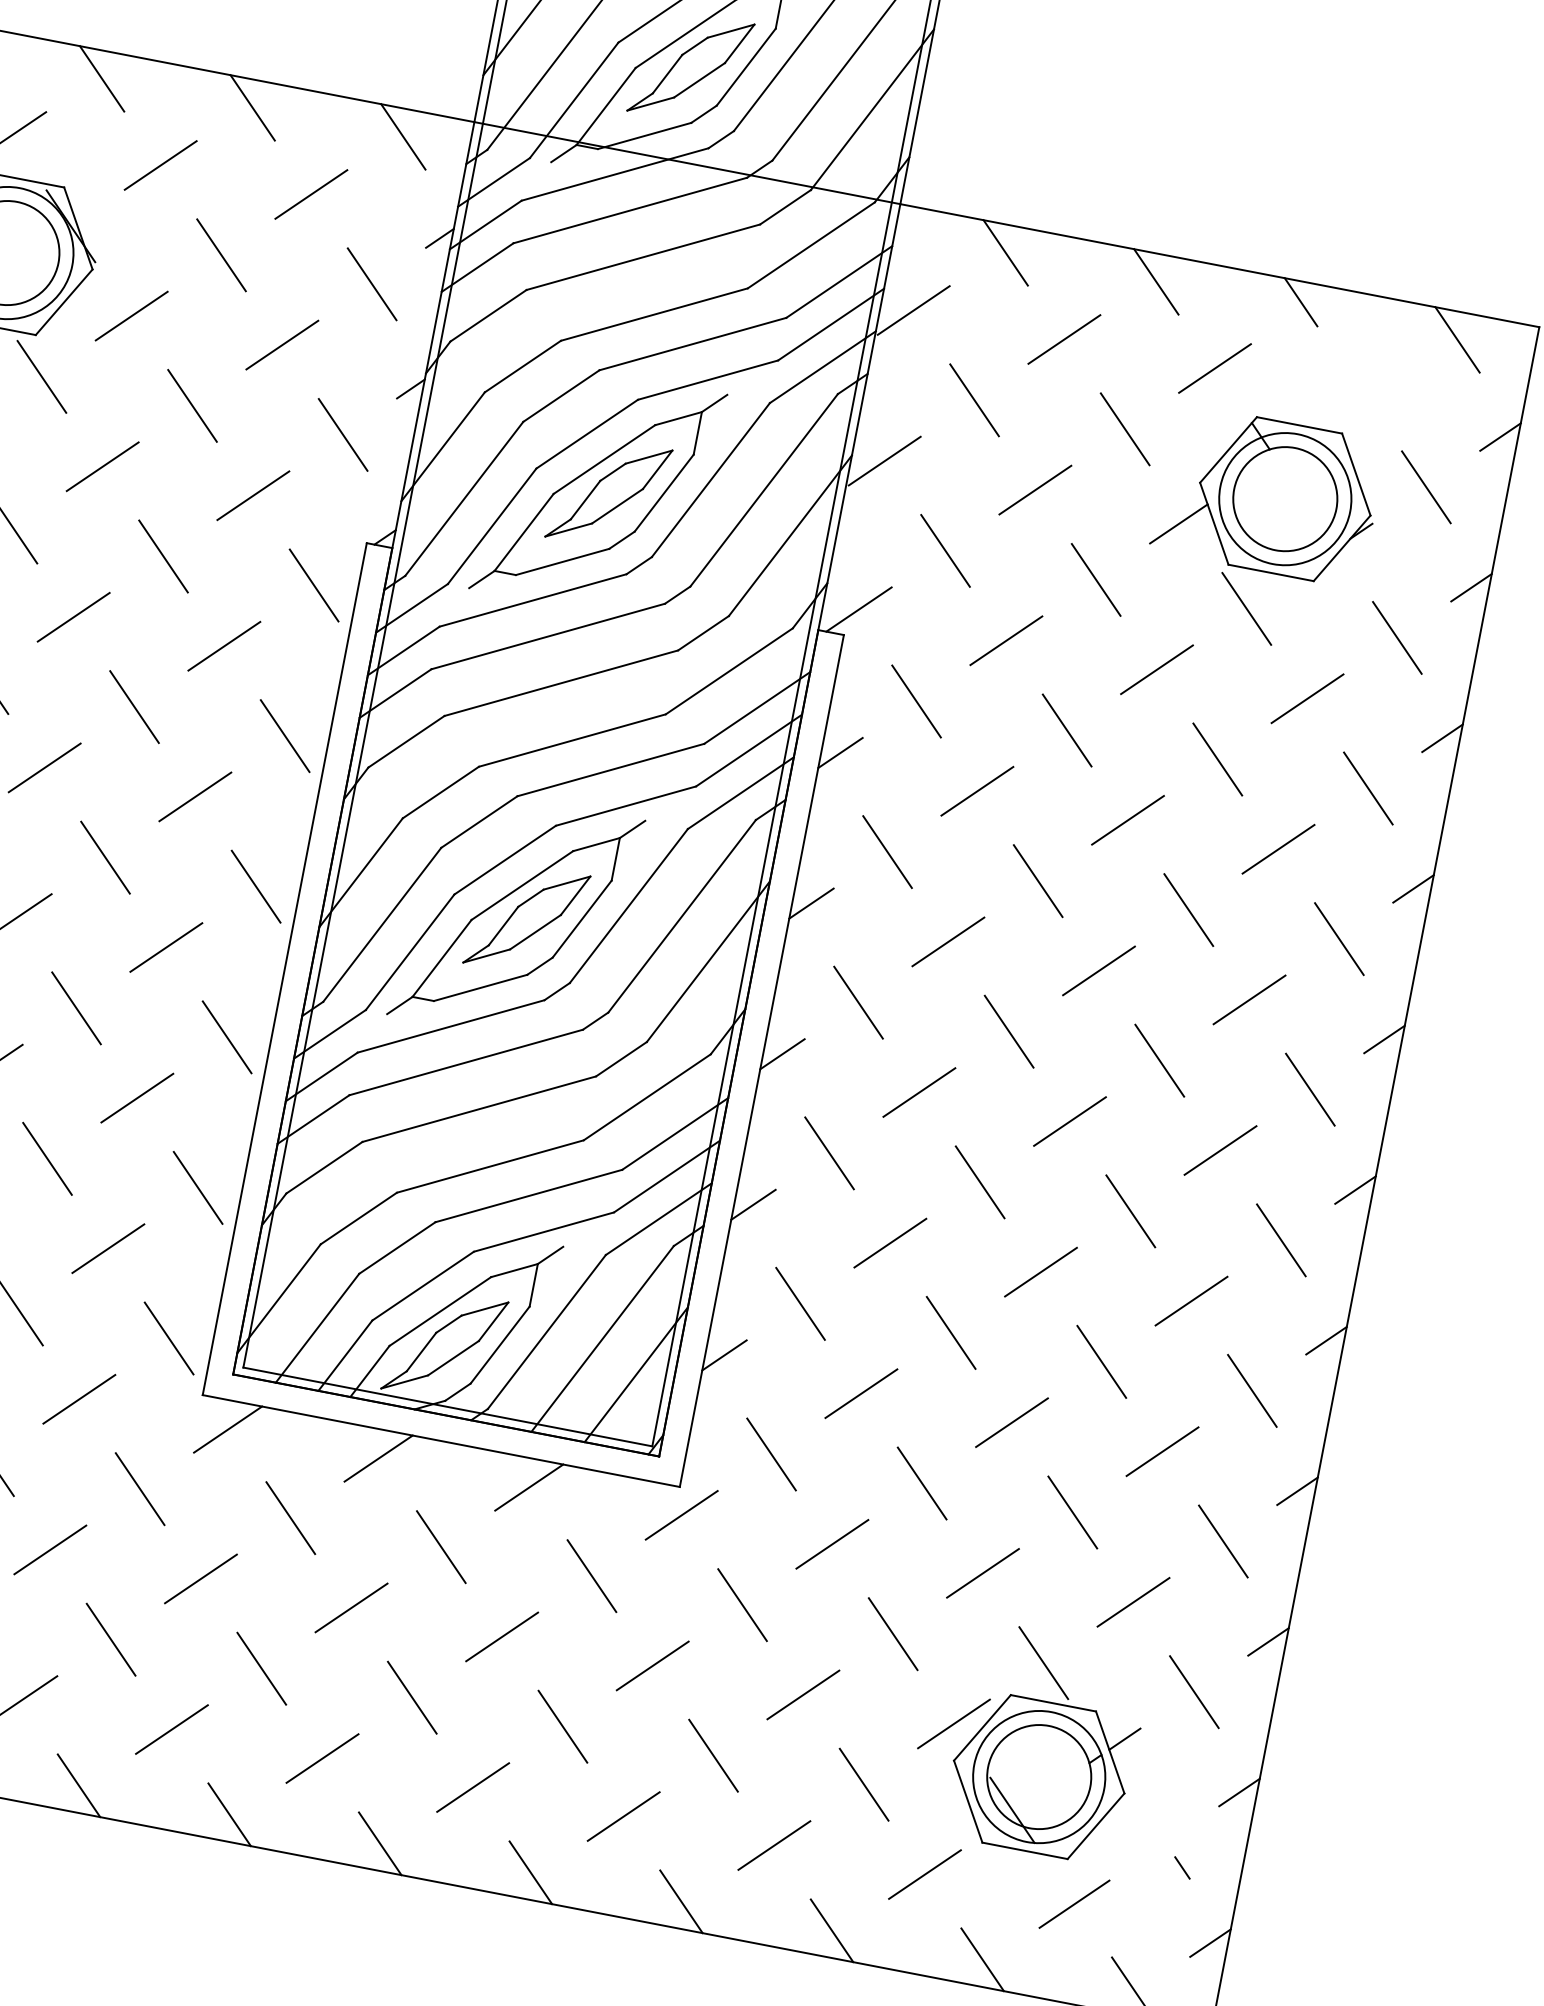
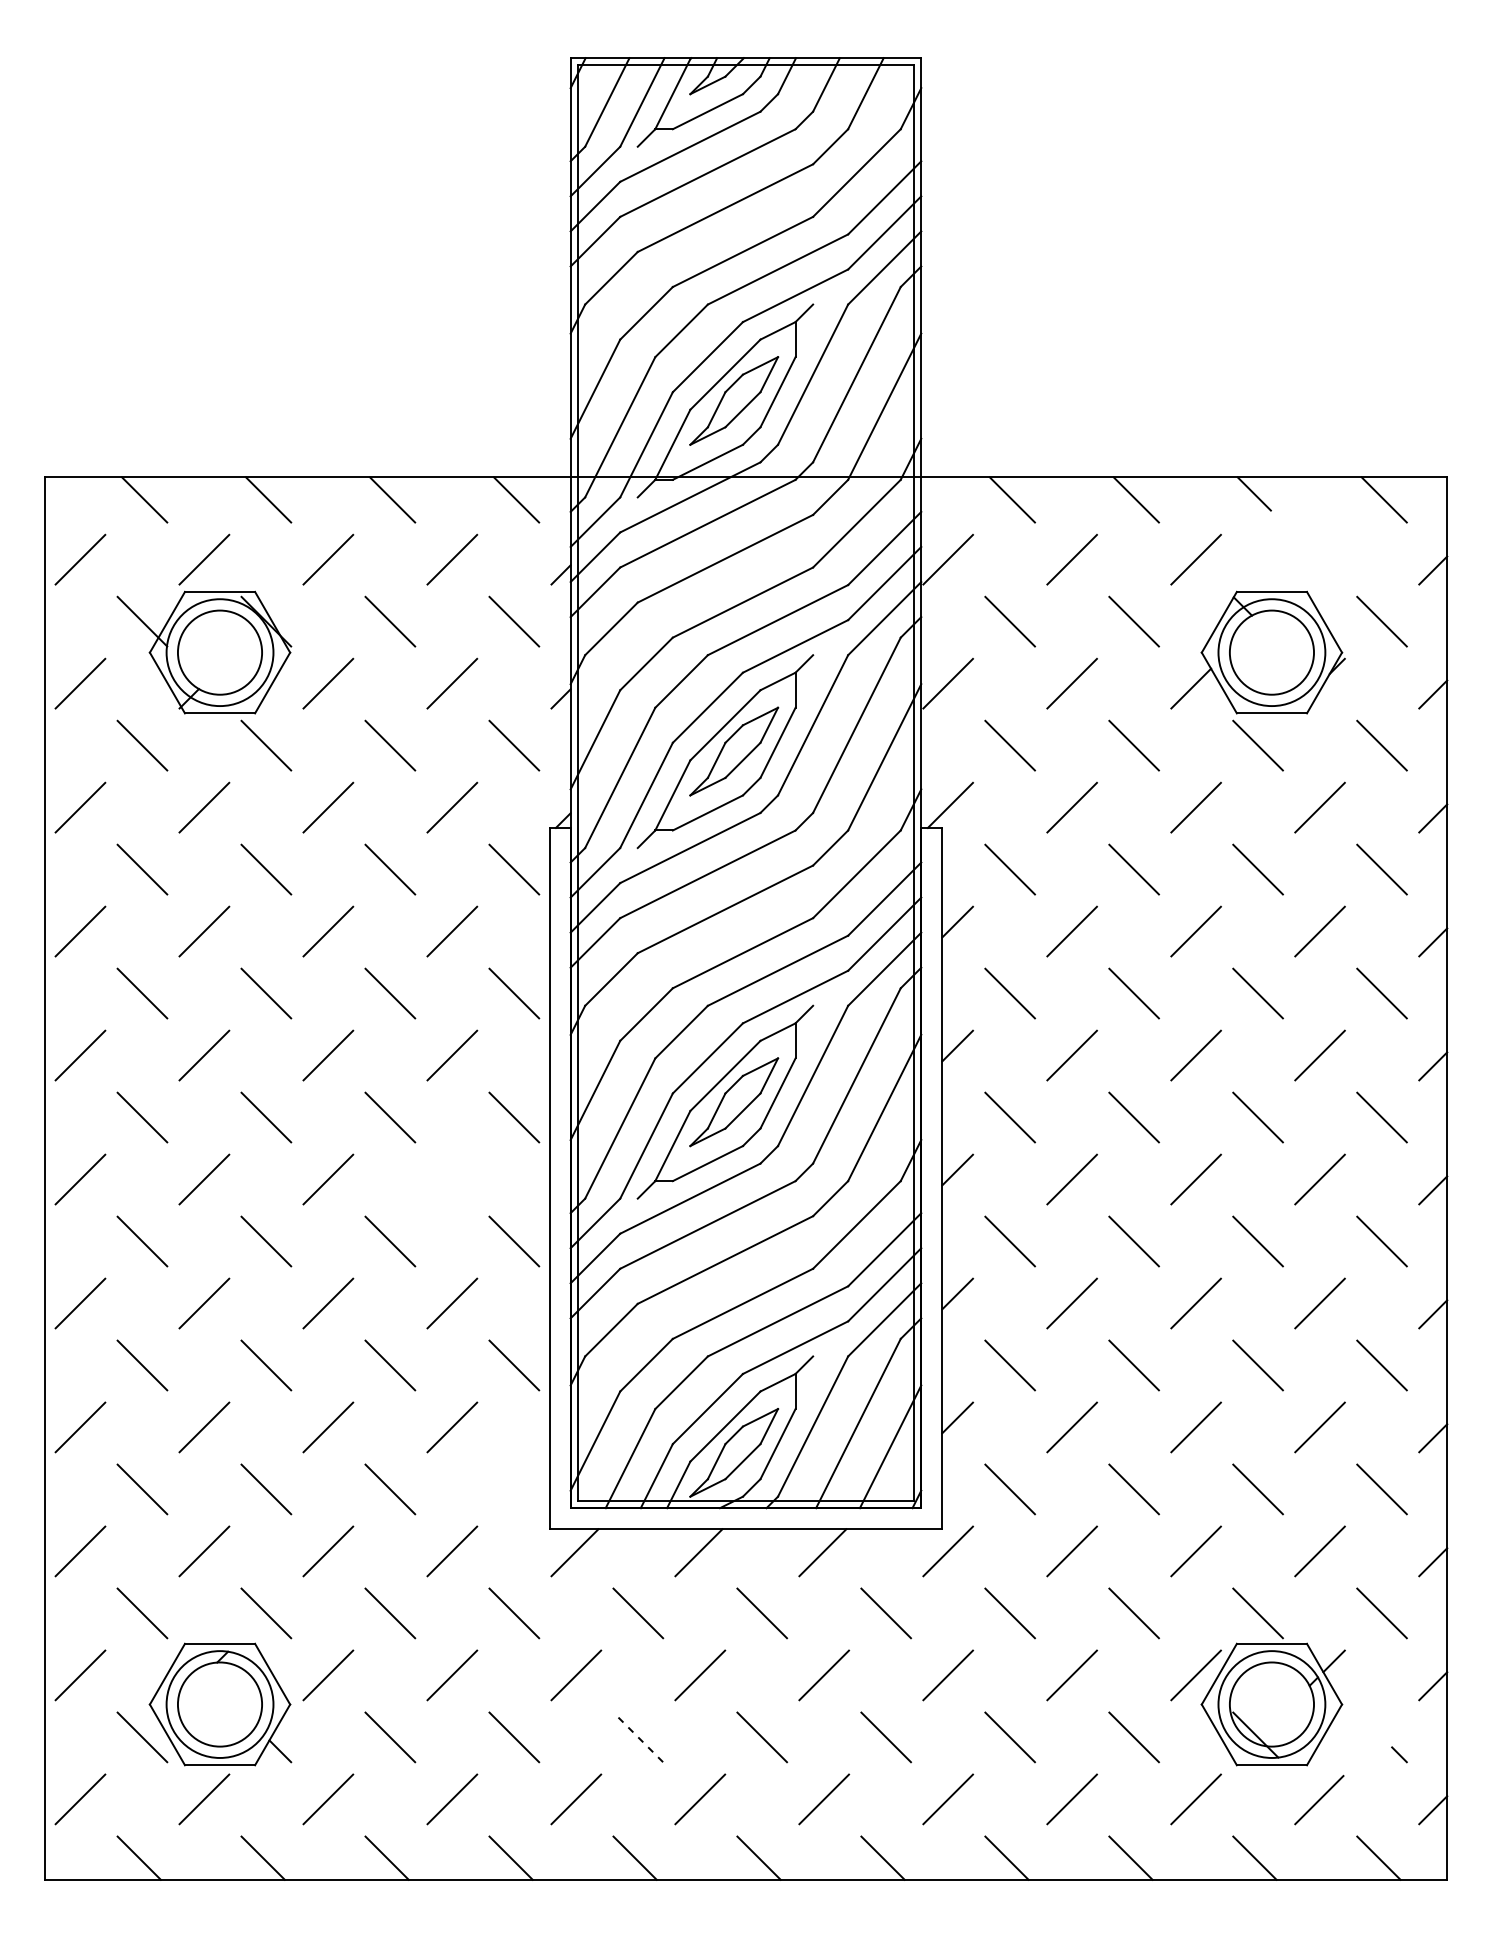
line: (166, 947) -> (452, 1179), removed
line: (169, 1338) -> (514, 1489), removed
line: (260, 1668) -> (637, 1737), solid -> dashed

